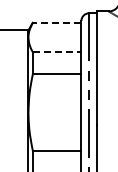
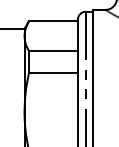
line: (56, 22) -> (52, 21), dashed -> solid
line: (57, 52) -> (53, 51), dashed -> solid

